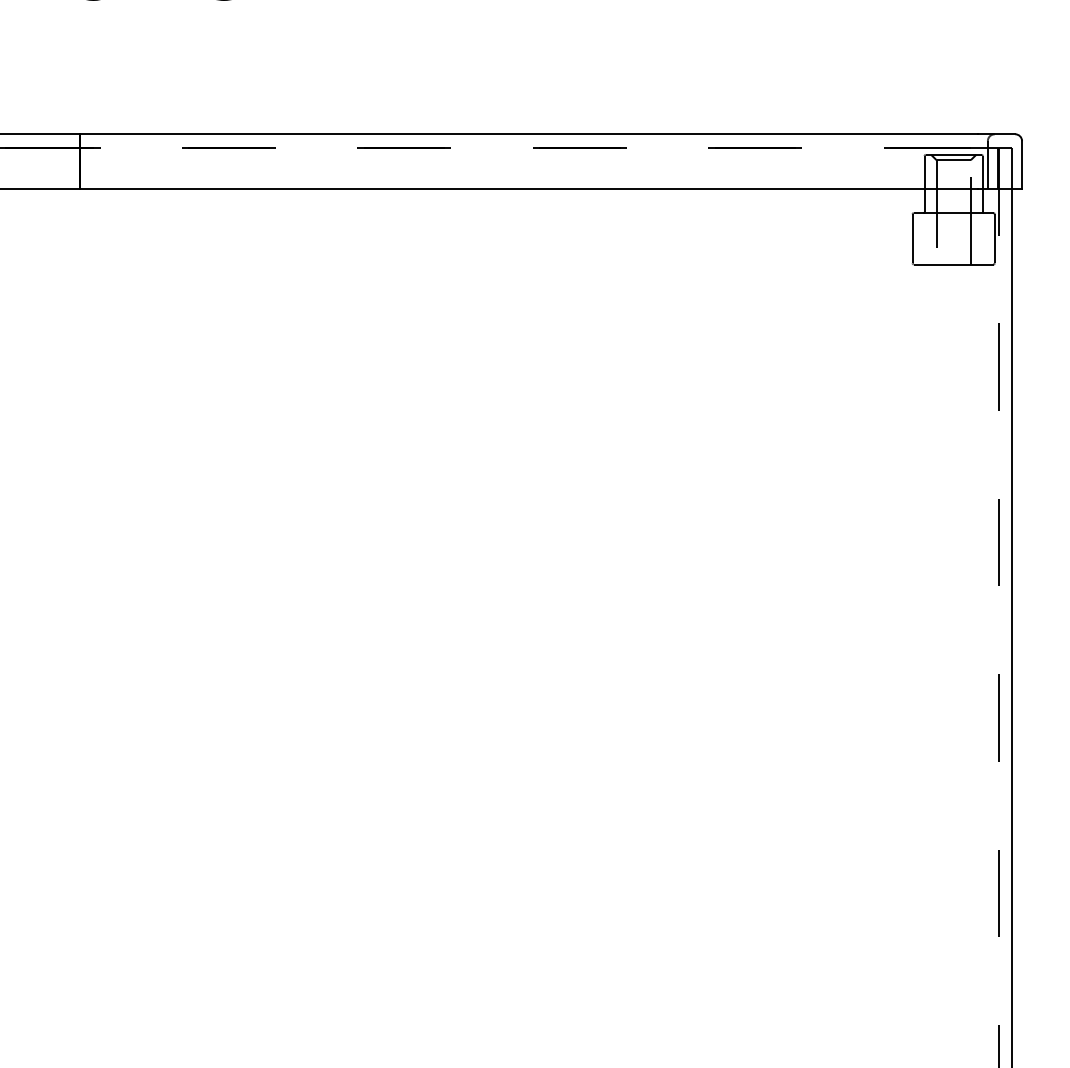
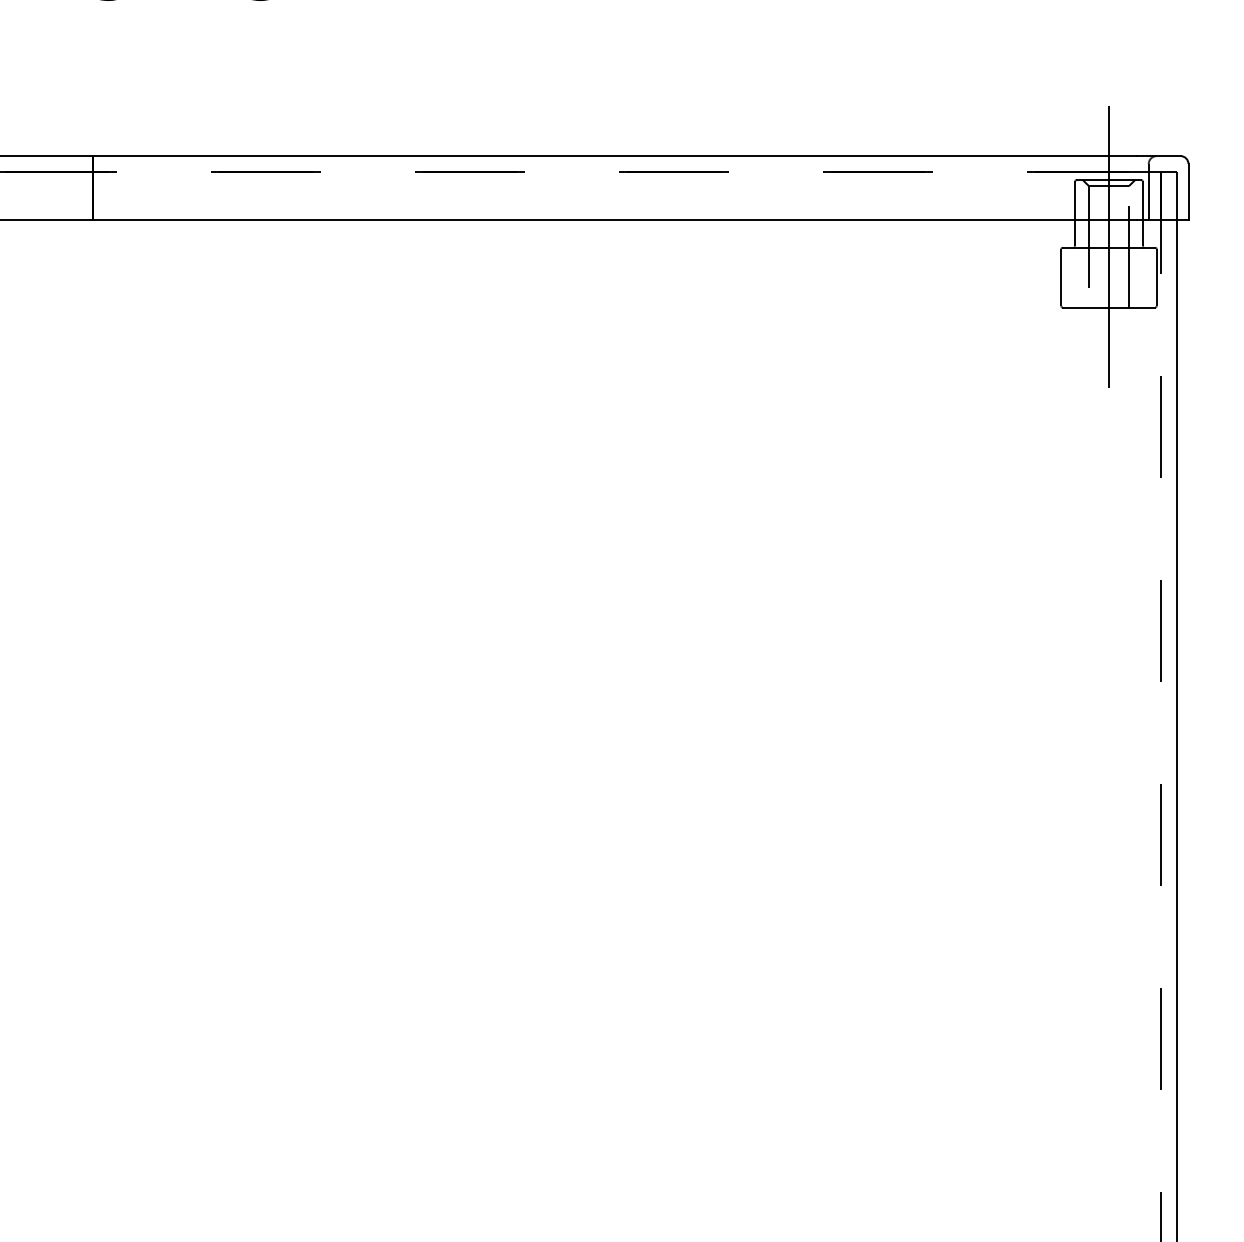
line: (954, 212) -> (1109, 246), added

